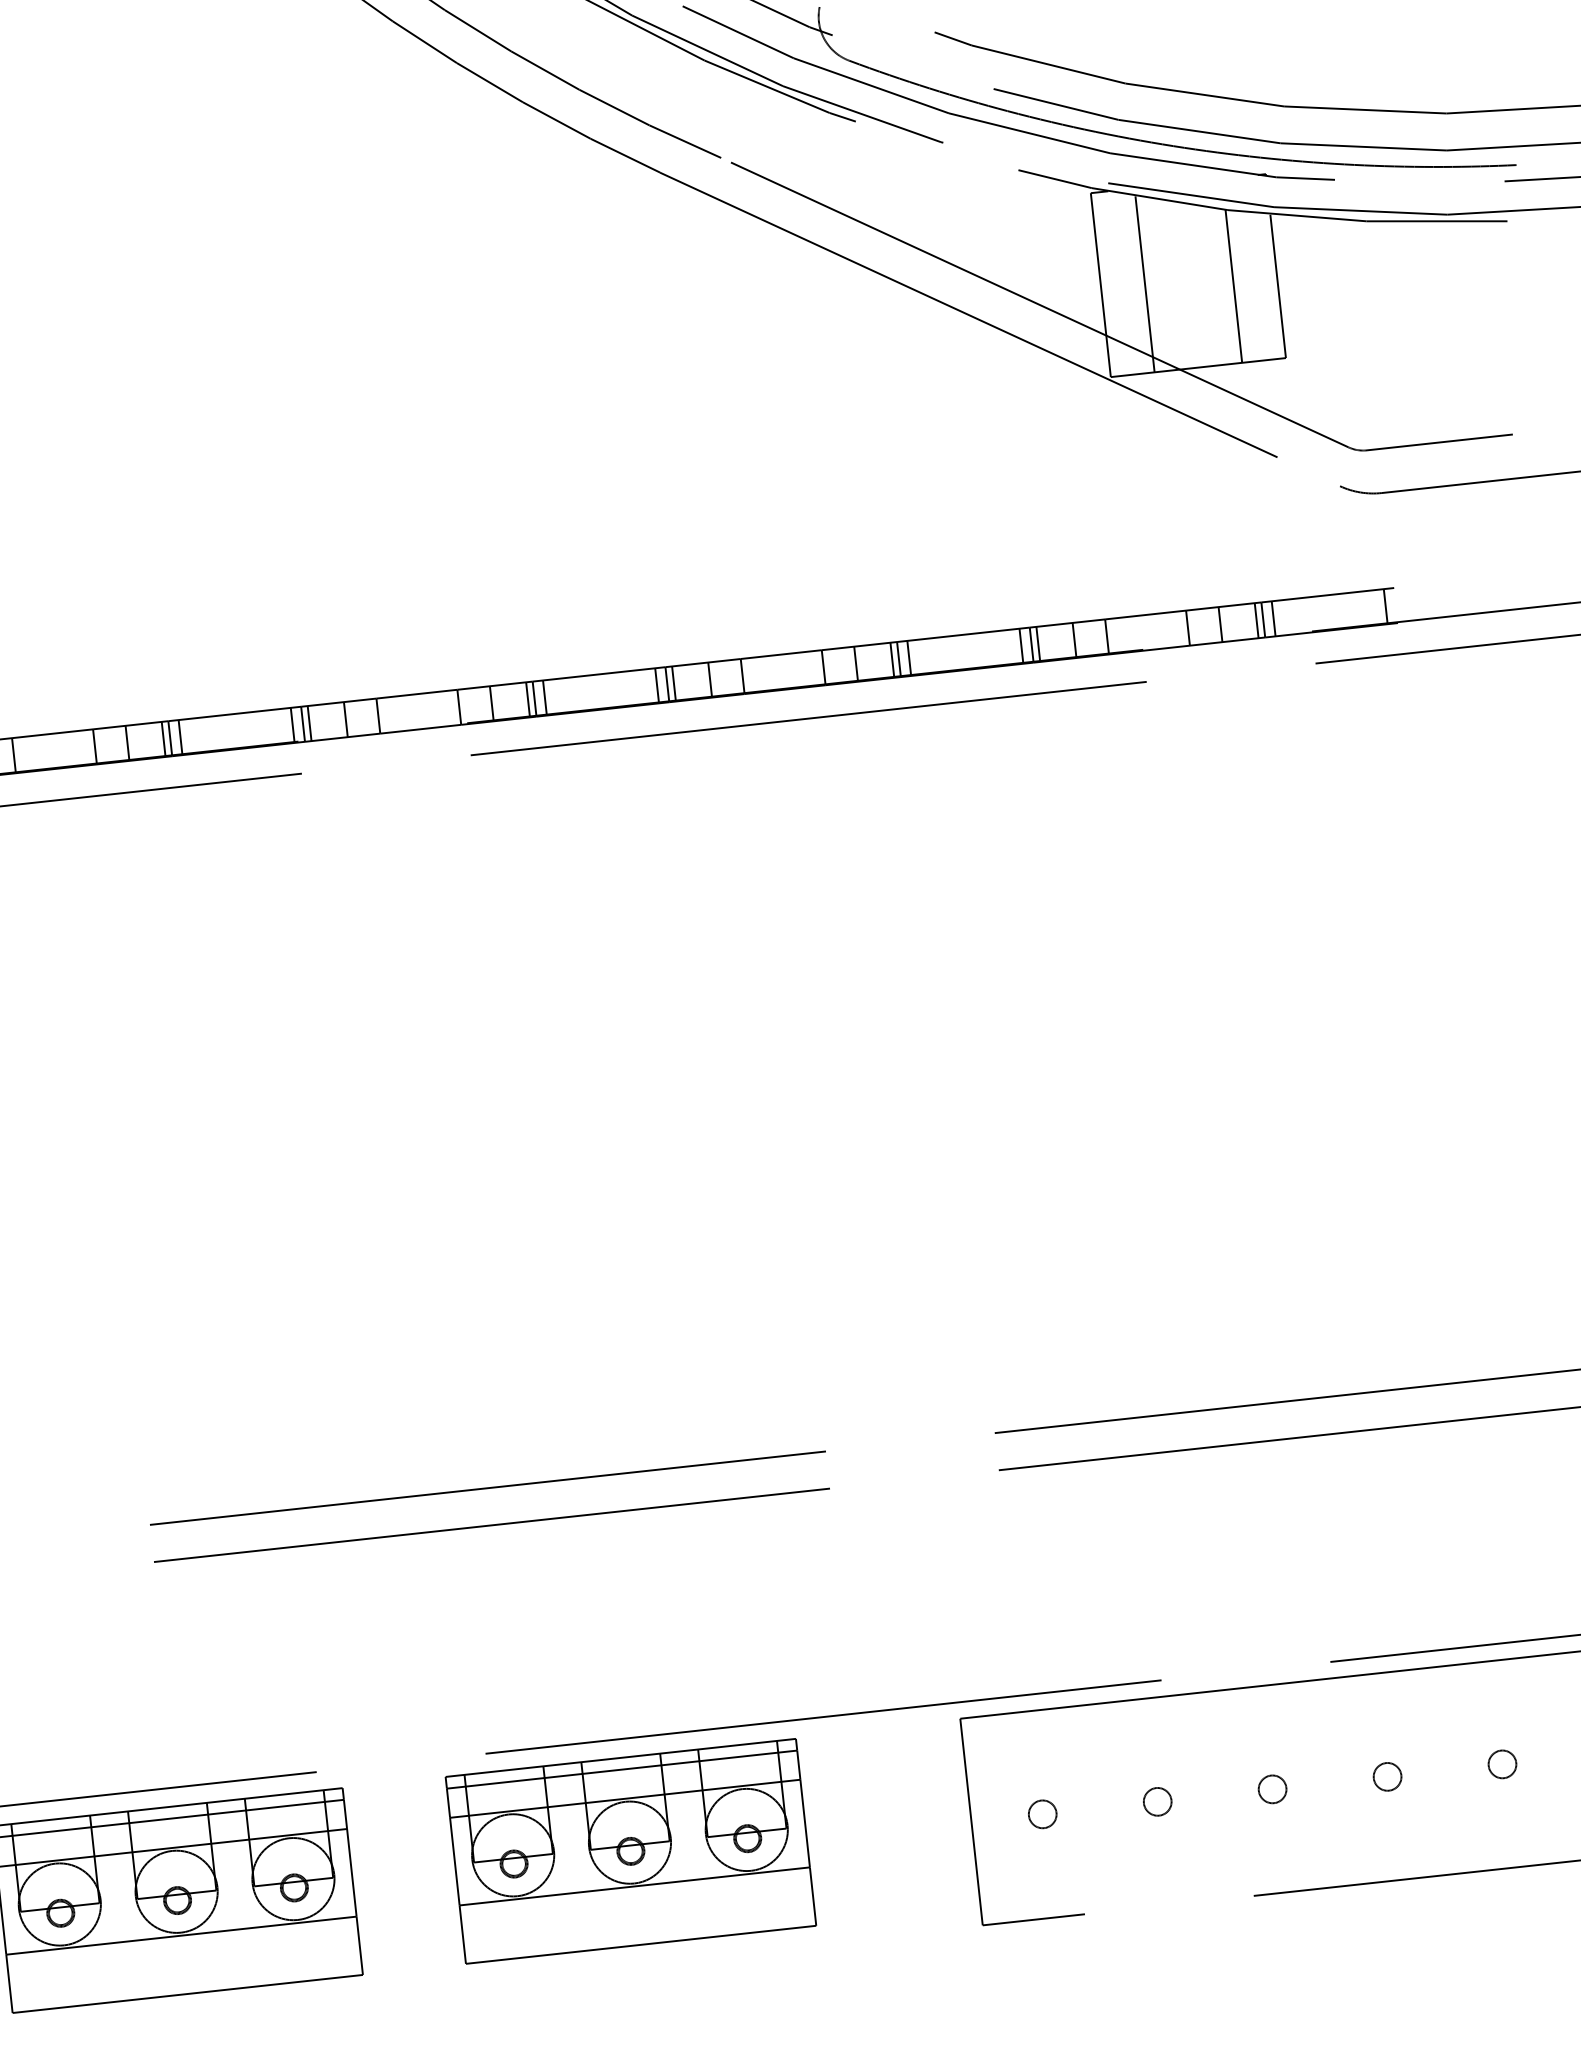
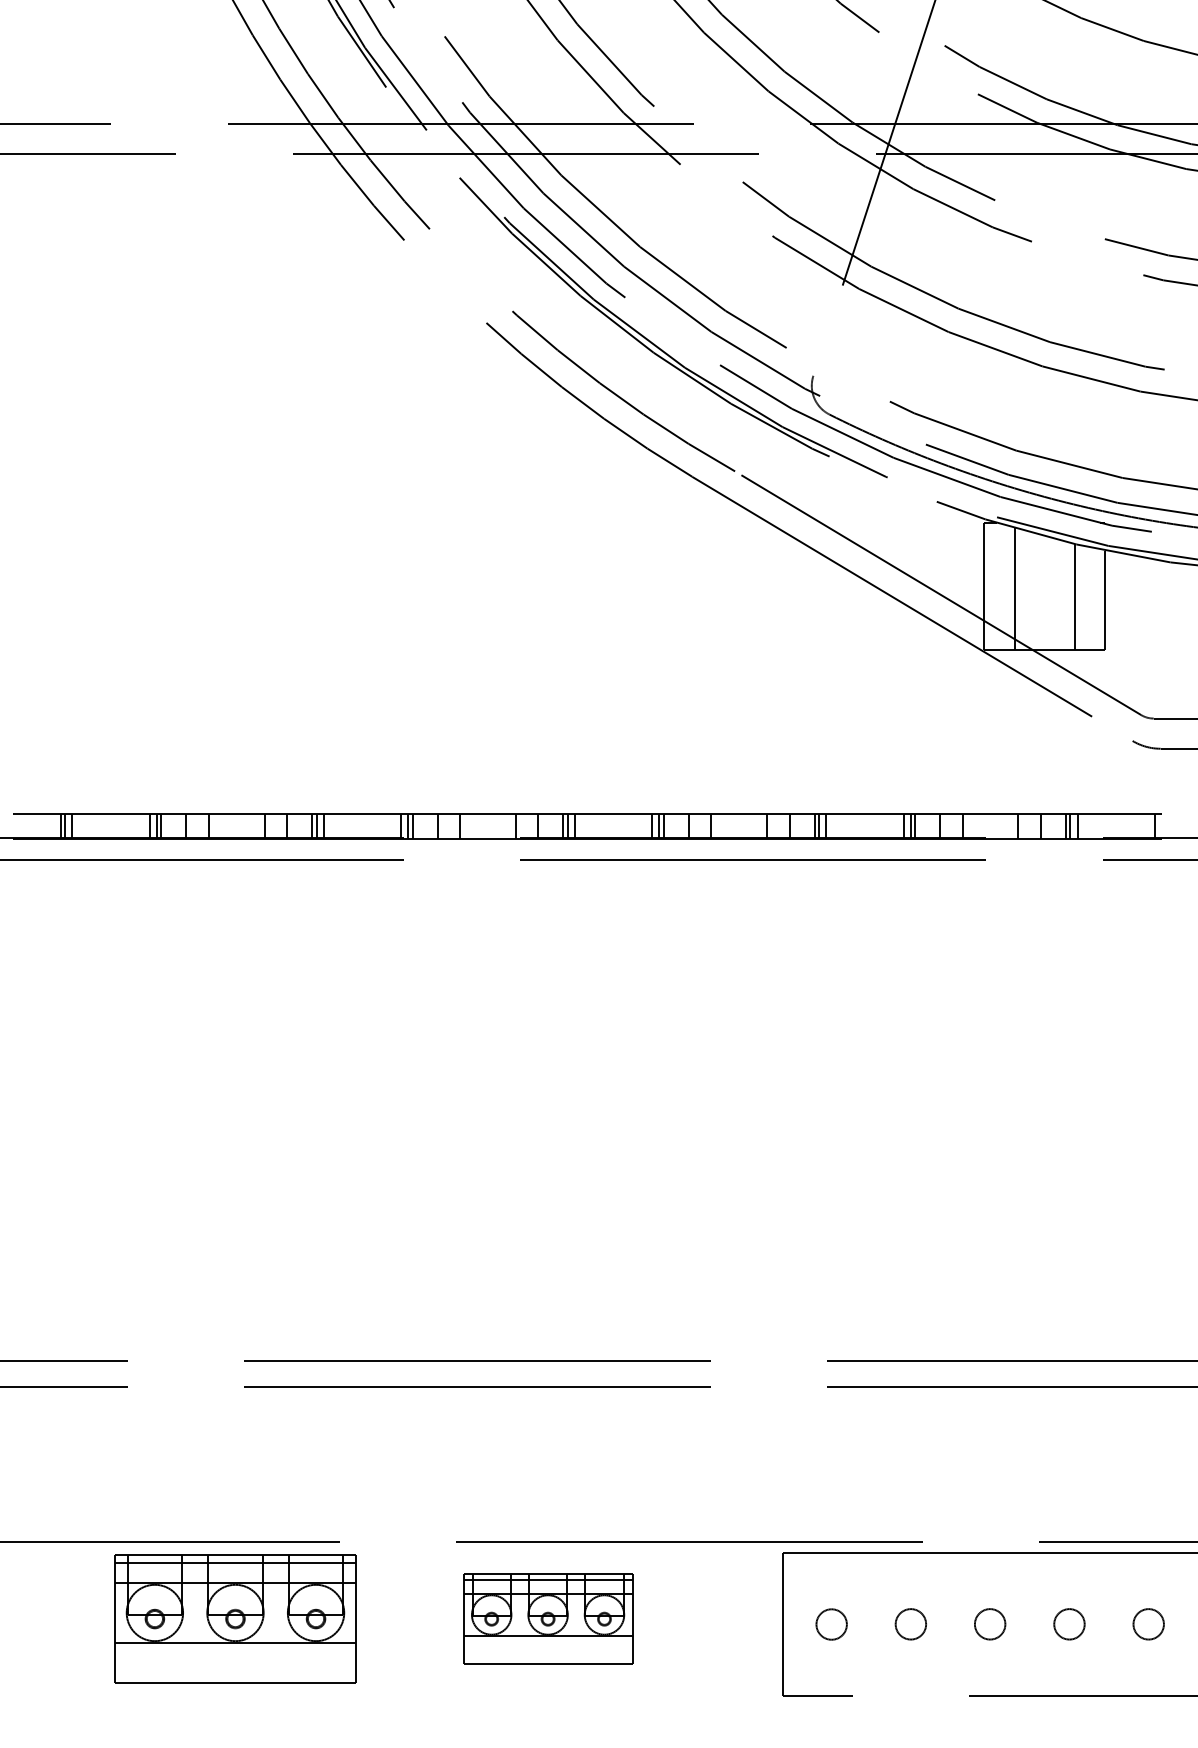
circle: (1502, 1763) -> (1148, 1623), size x1.6
circle: (1386, 1775) -> (1068, 1623), size x1.6
circle: (1271, 1788) -> (989, 1623), size x1.6
circle: (1156, 1800) -> (910, 1623), size x1.6
circle: (1042, 1813) -> (831, 1623), size x1.6
part: (630, 1852) -> (547, 1619), size x0.7

